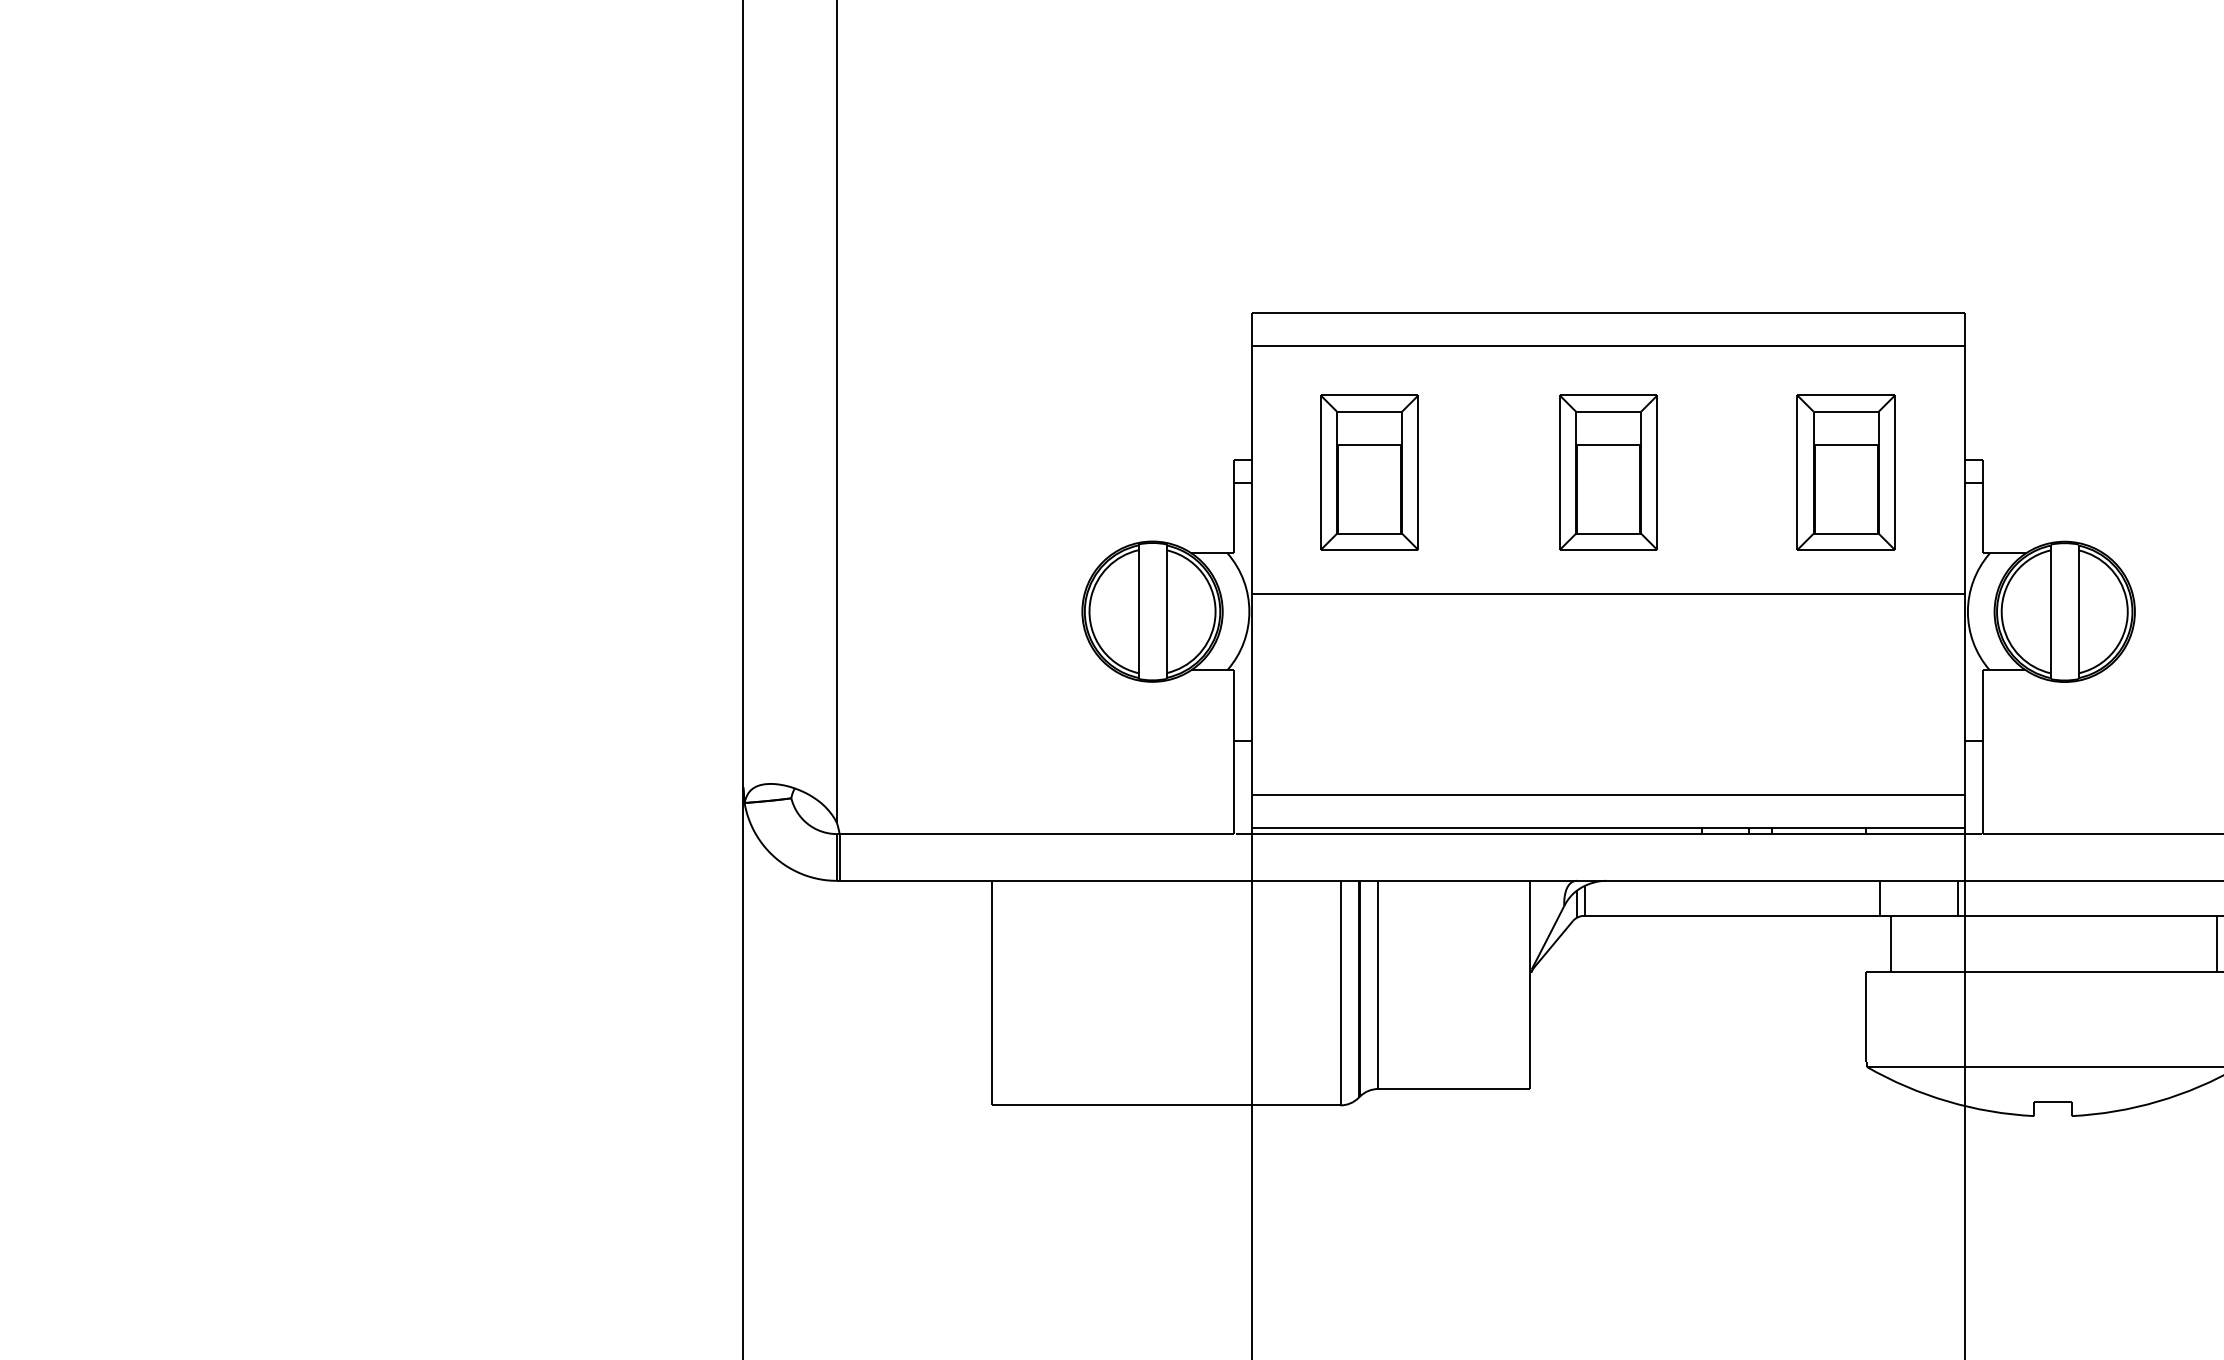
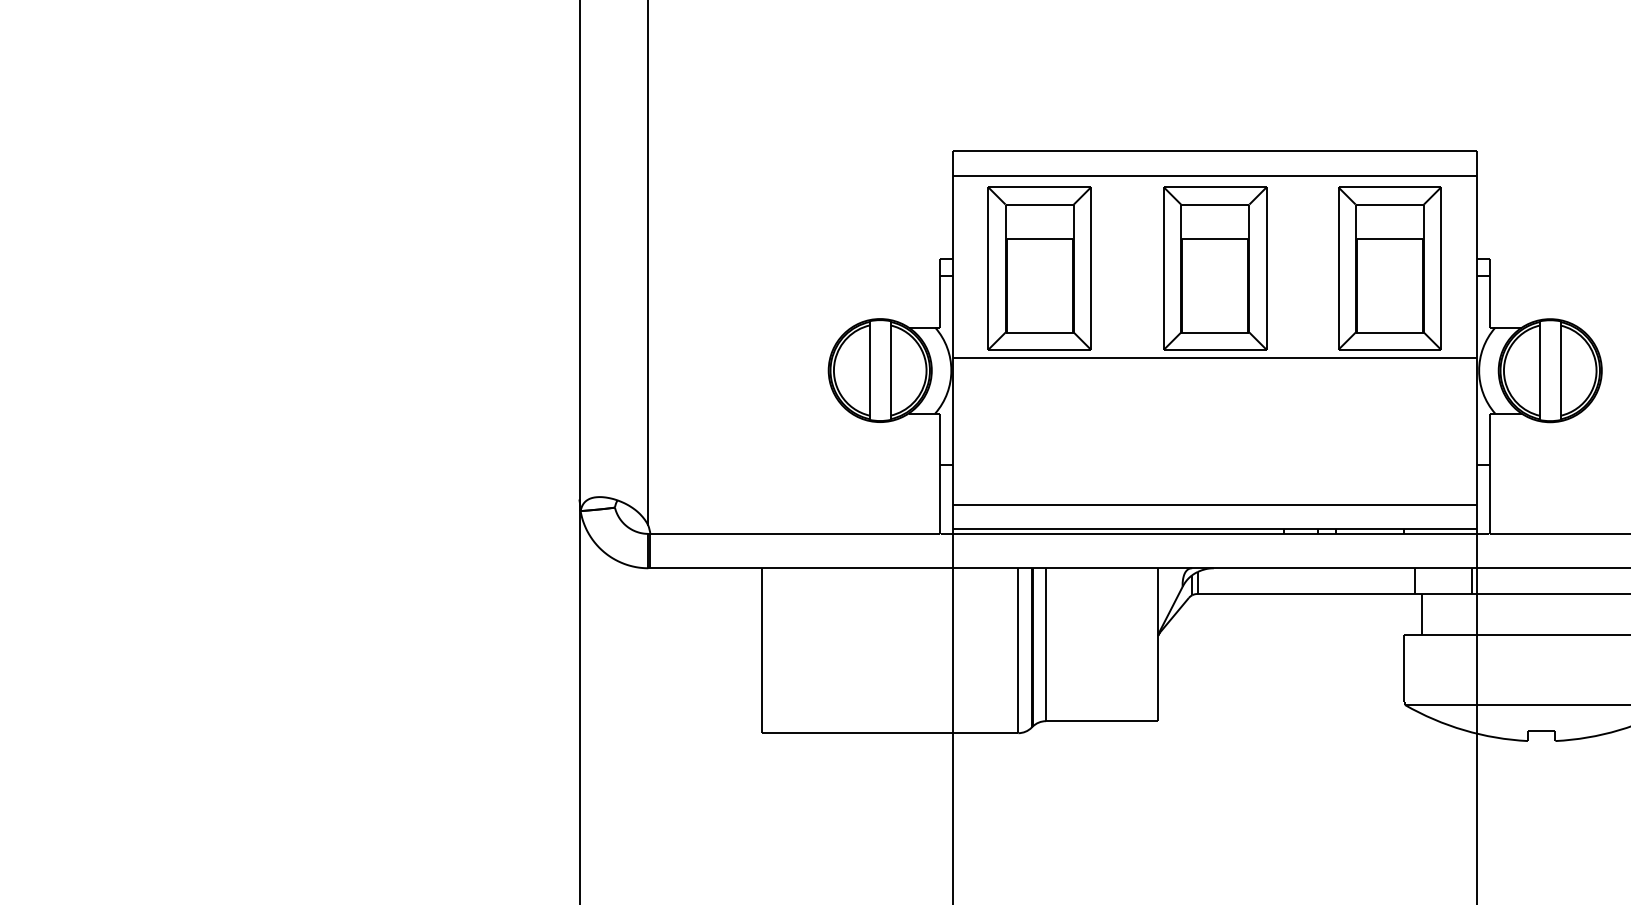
part: (1369, 472) -> (1039, 268), size x1.43
part: (1608, 472) -> (1215, 268), size x1.43
part: (1845, 472) -> (1389, 268), size x1.43

